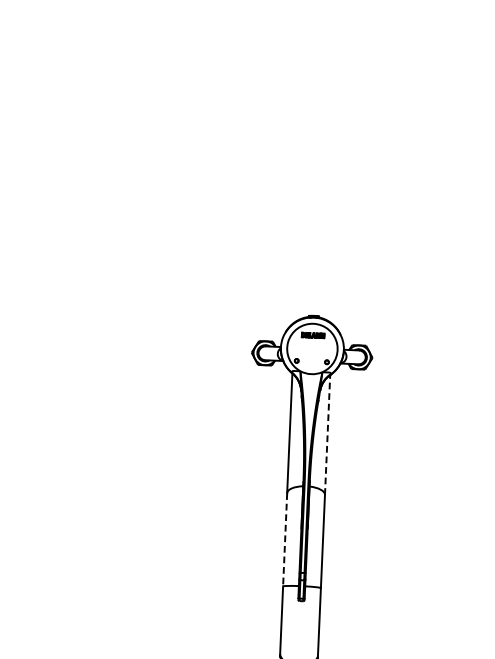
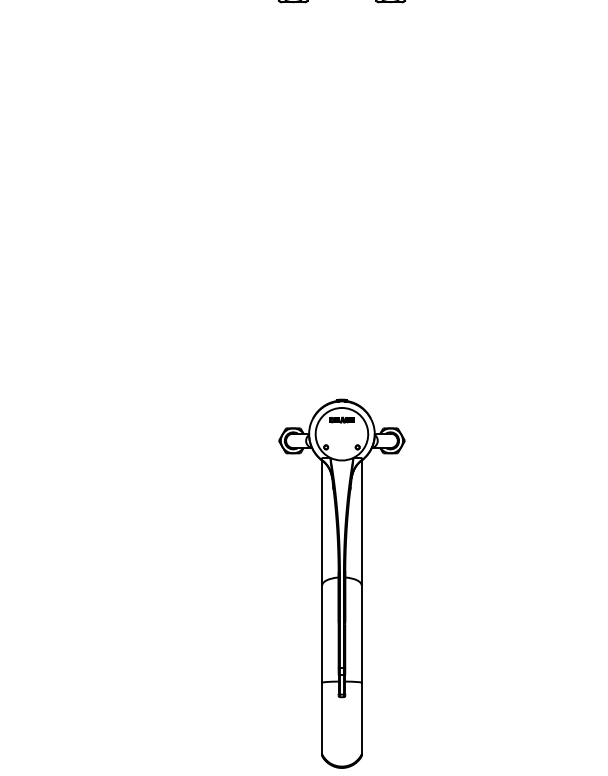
line: (327, 434) -> (361, 522), dashed -> solid
line: (285, 540) -> (322, 634), dashed -> solid

